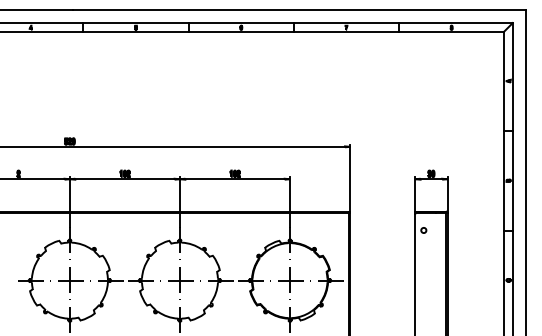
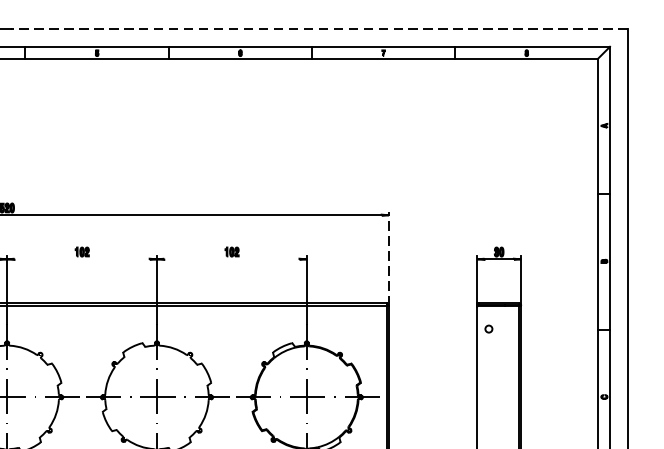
line: (299, 10) -> (319, 29), solid -> dashed
line: (350, 178) -> (389, 258), solid -> dashed
line: (124, 179) -> (81, 259), removed
line: (234, 179) -> (231, 259), removed

